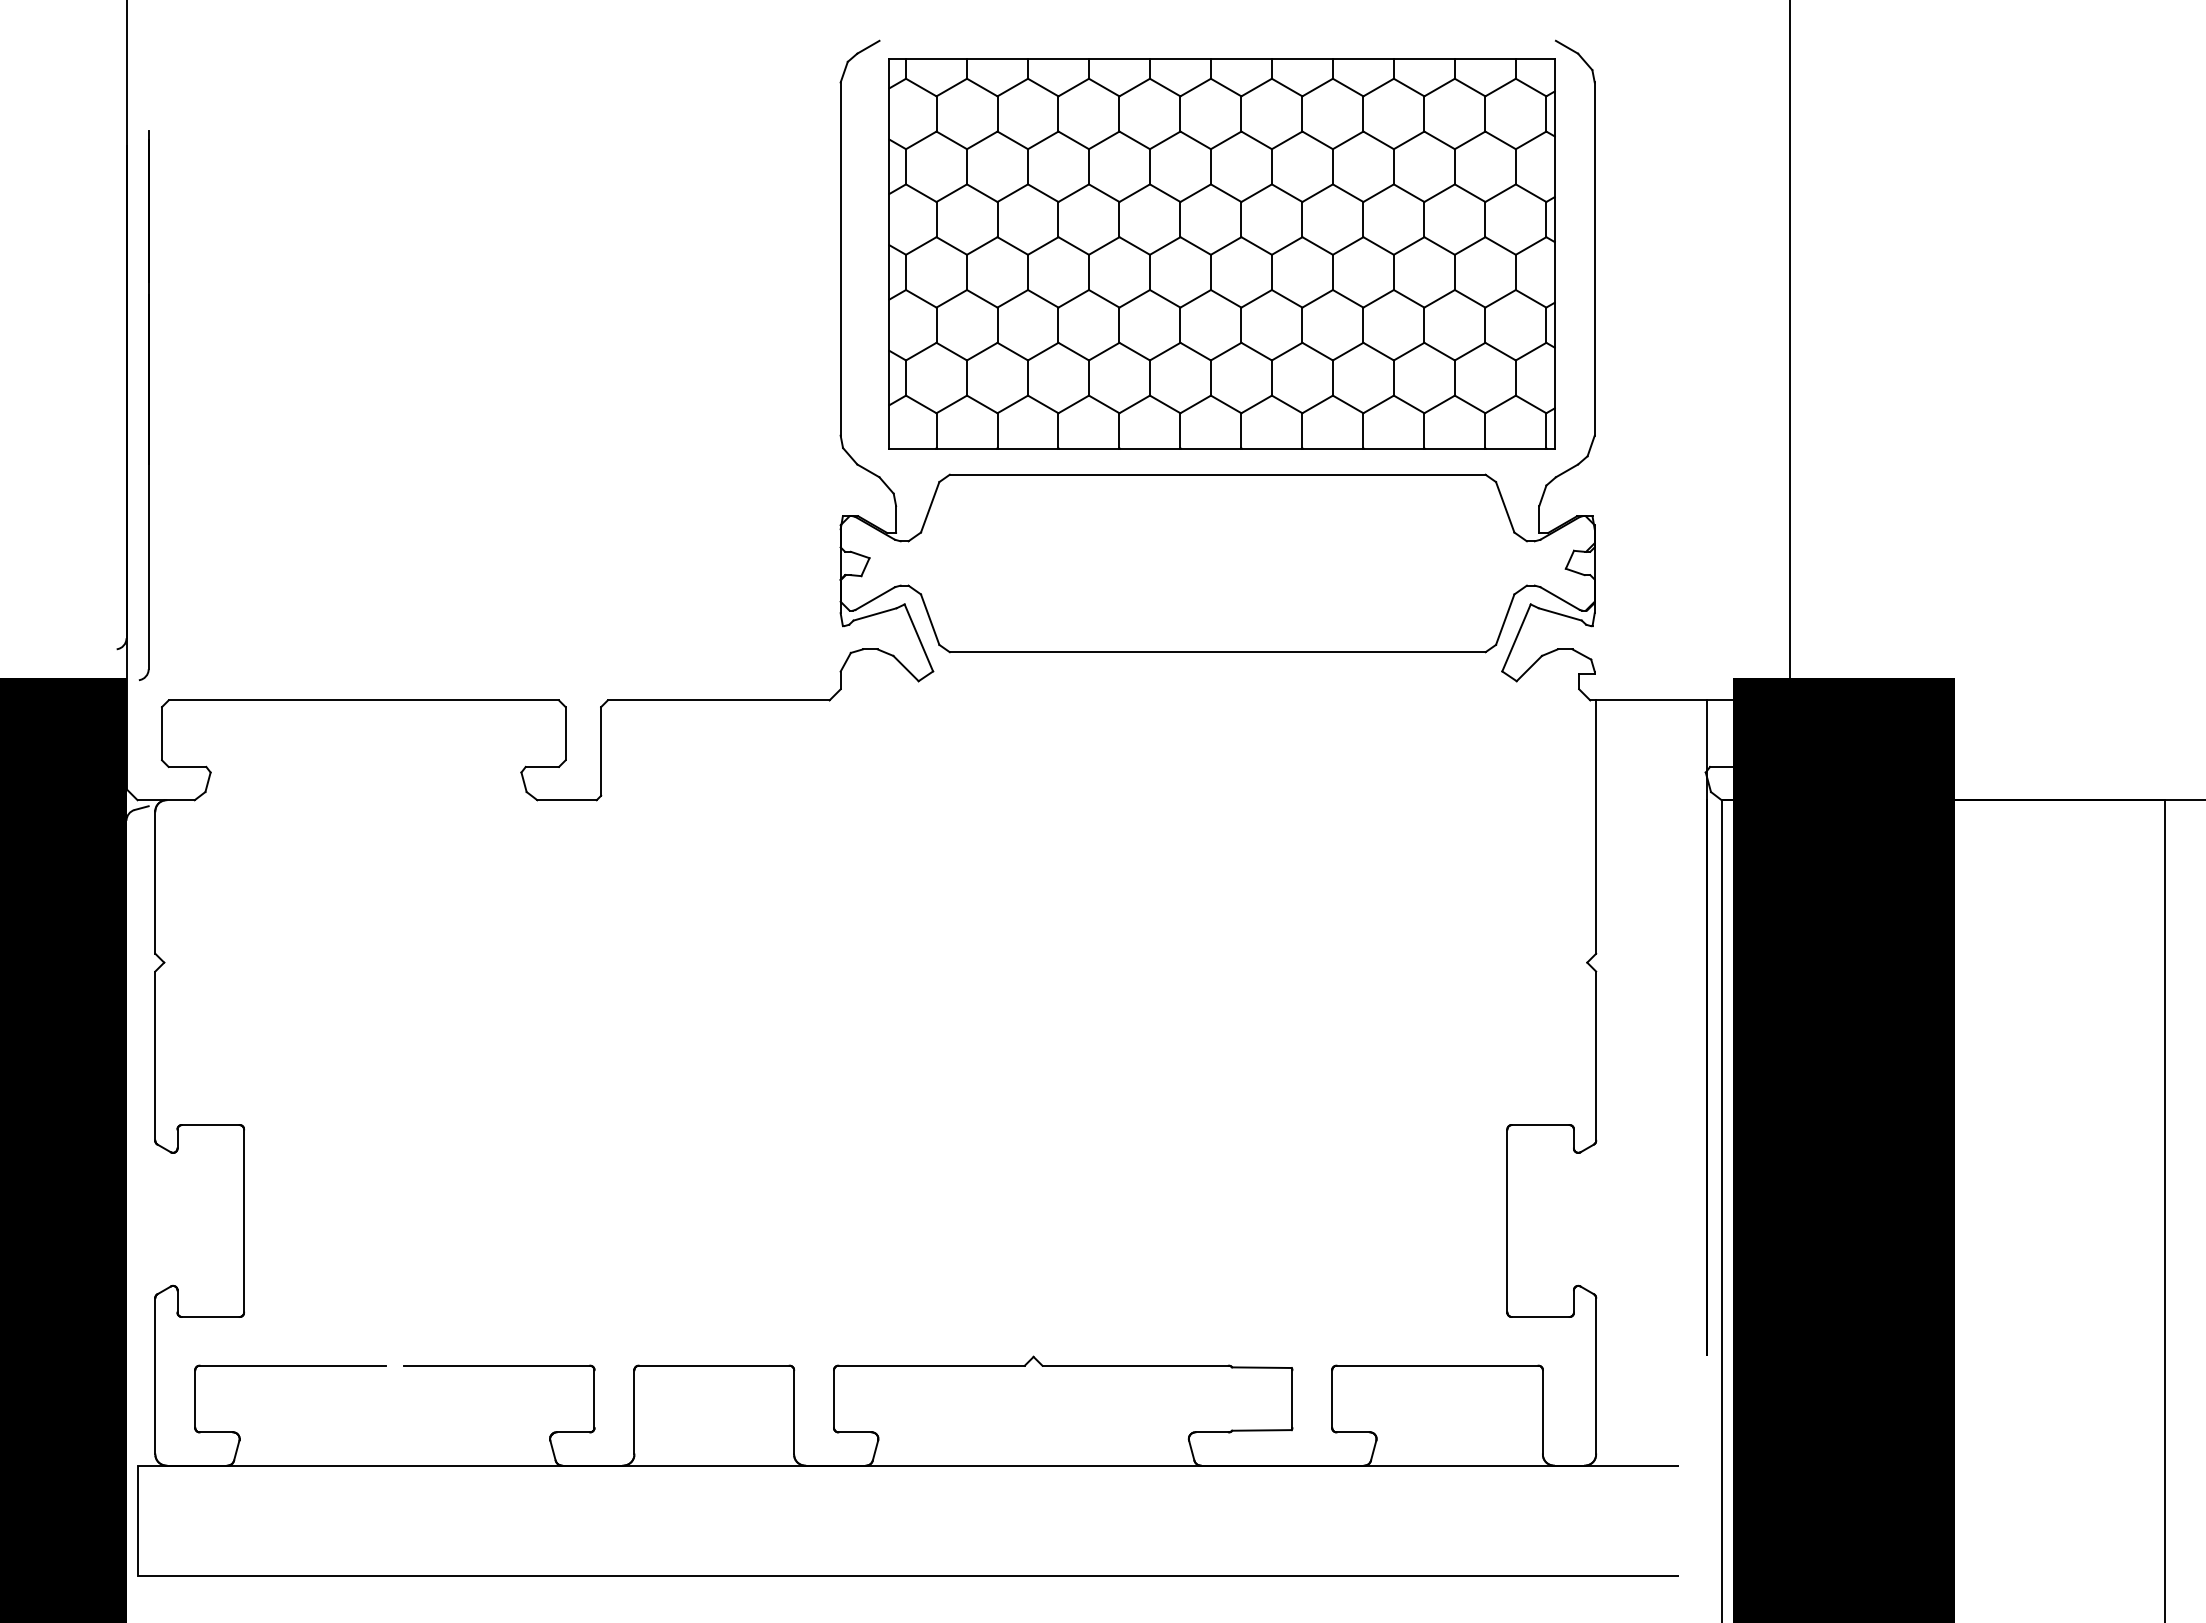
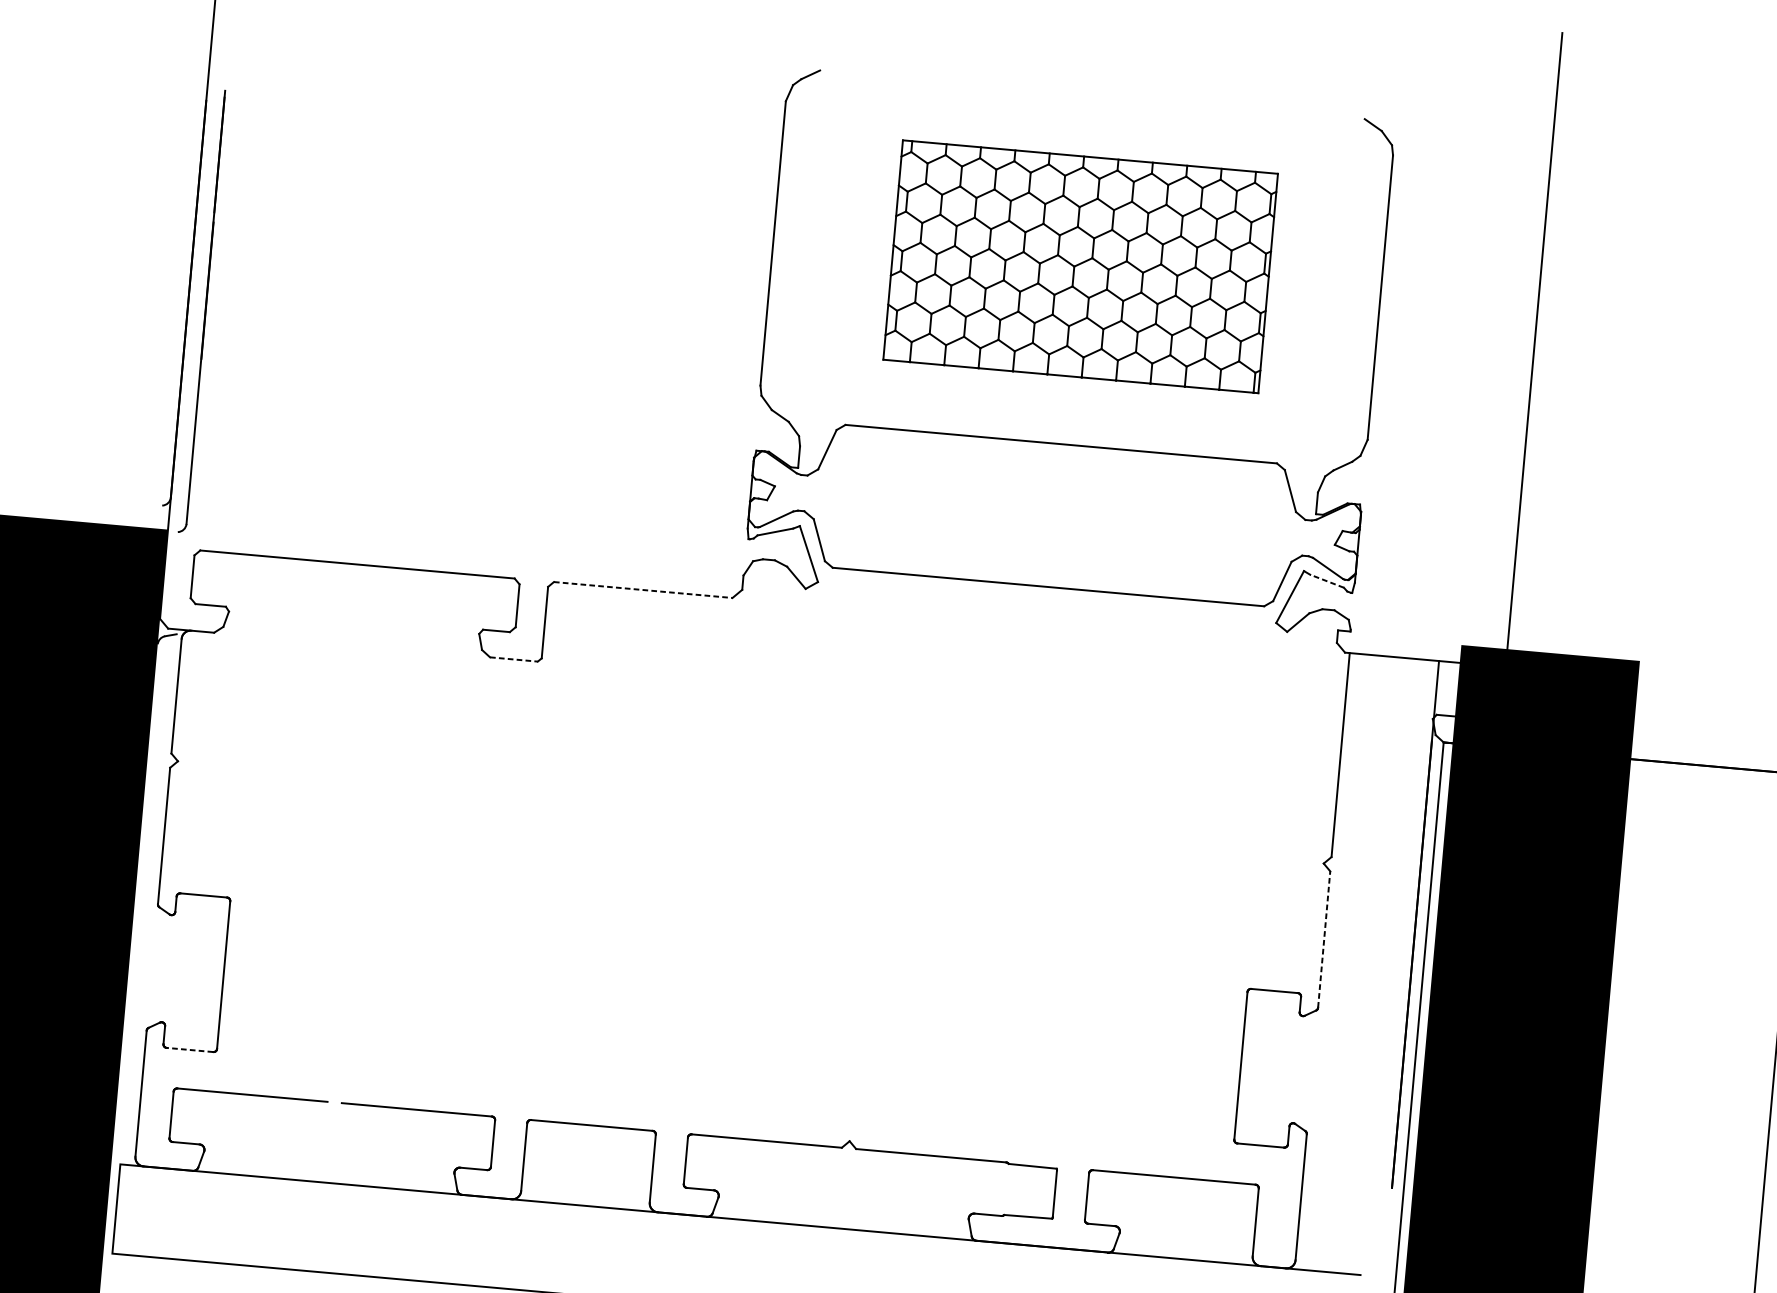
part: (1221, 253) -> (1080, 266), size x0.7
line: (1559, 614) -> (1326, 581), solid -> dashed
line: (718, 700) -> (643, 590), solid -> dashed
line: (567, 800) -> (514, 659), solid -> dashed
line: (1596, 1056) -> (1324, 939), solid -> dashed
line: (210, 1316) -> (189, 1049), solid -> dashed

